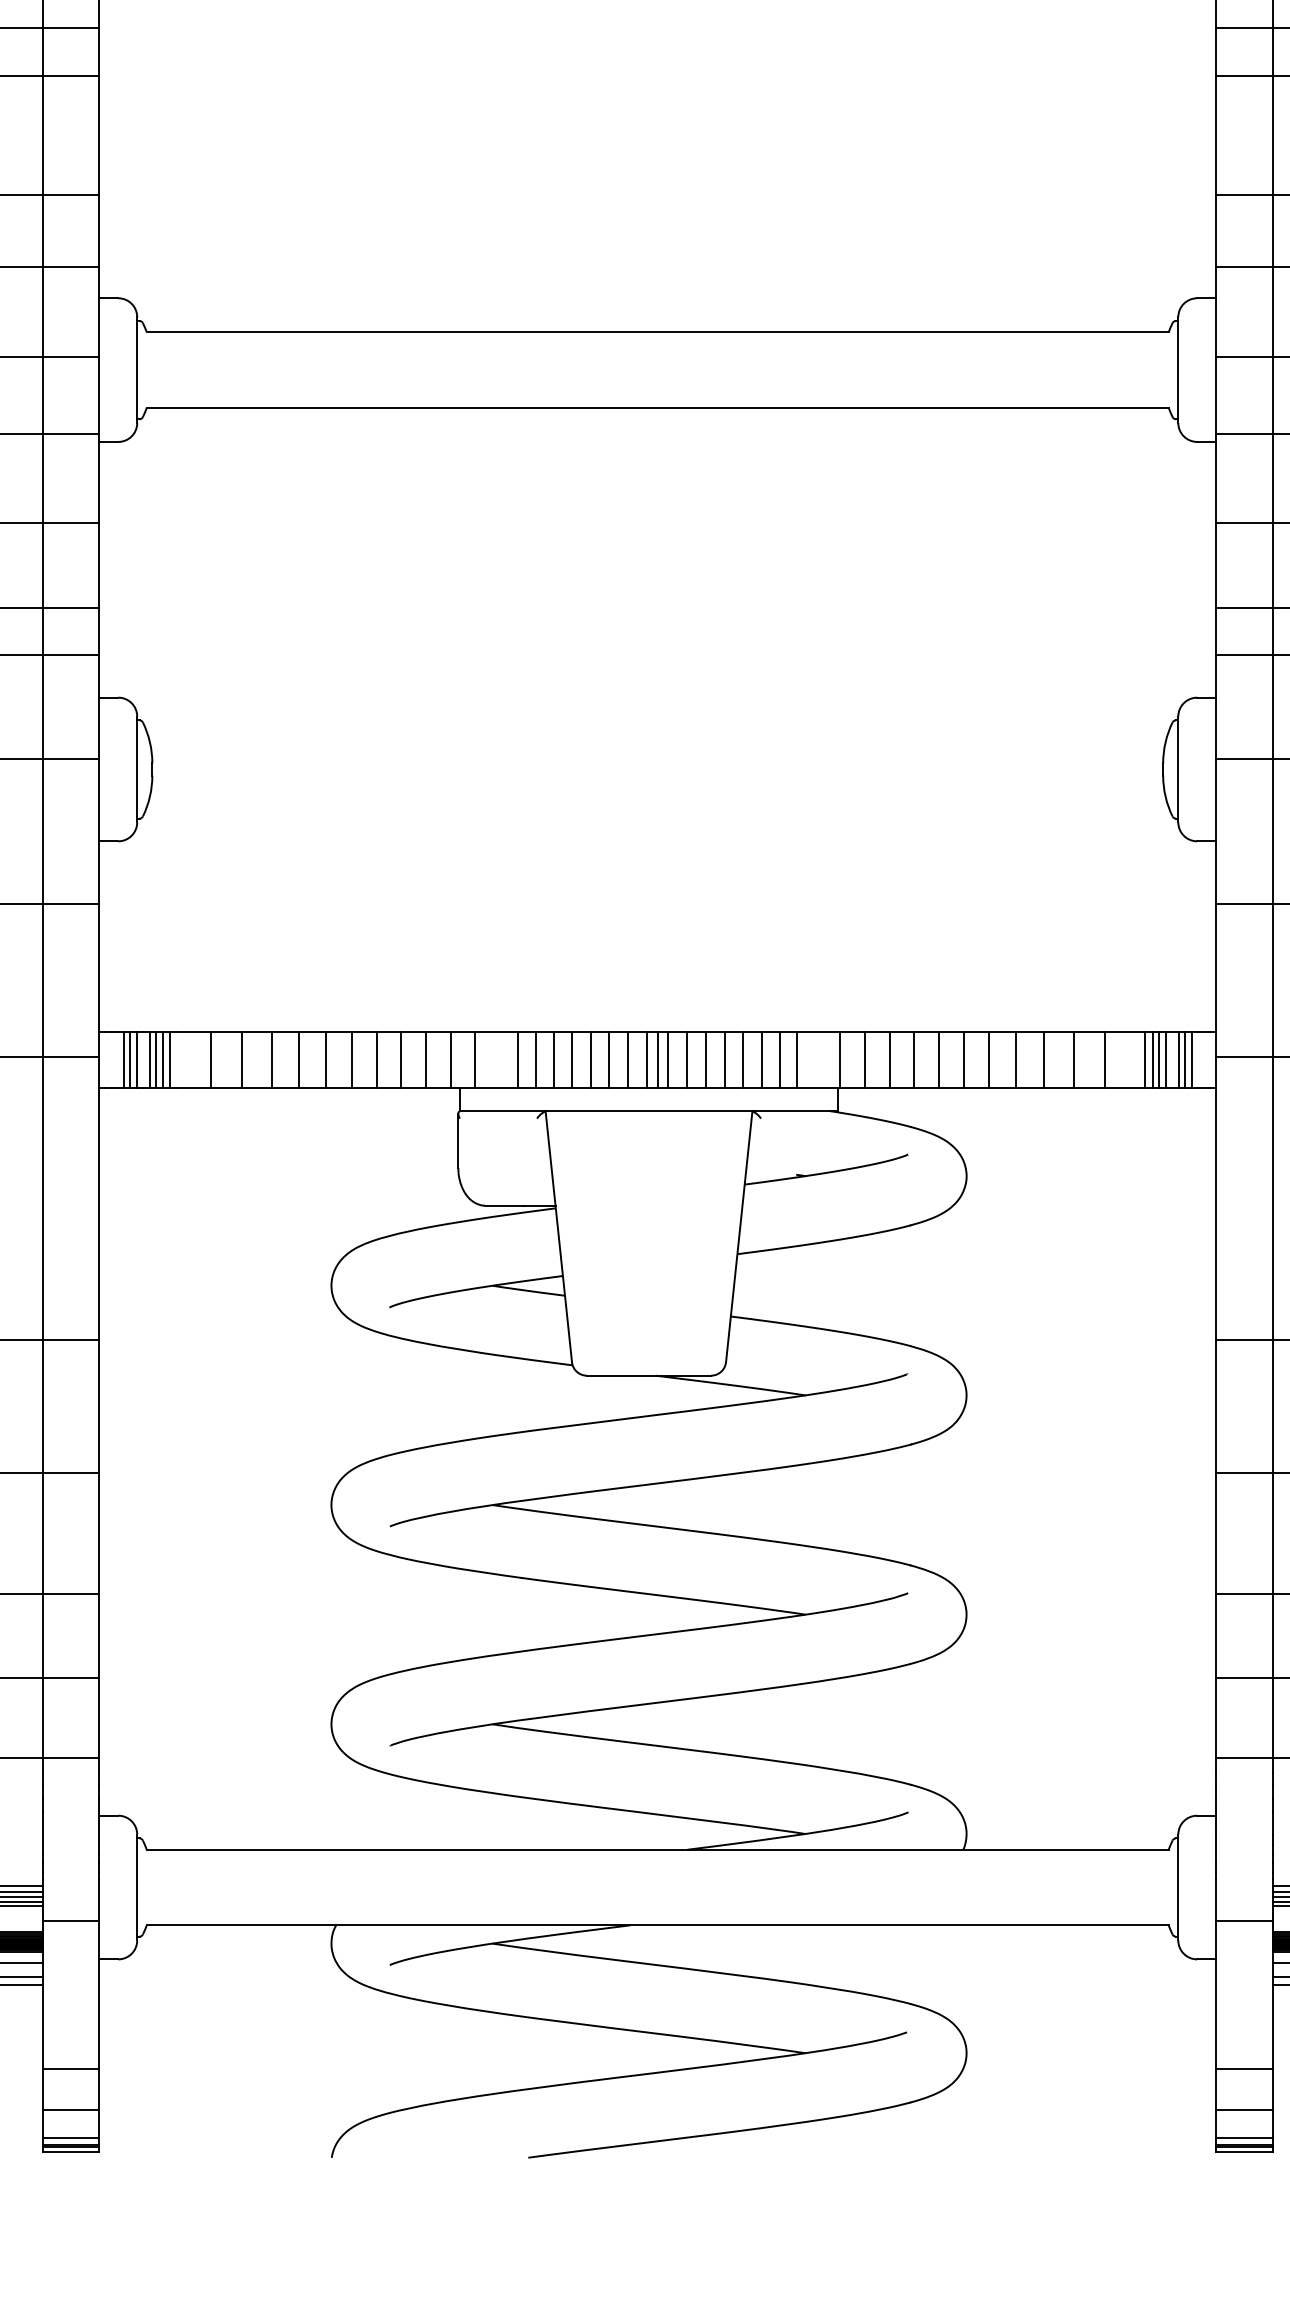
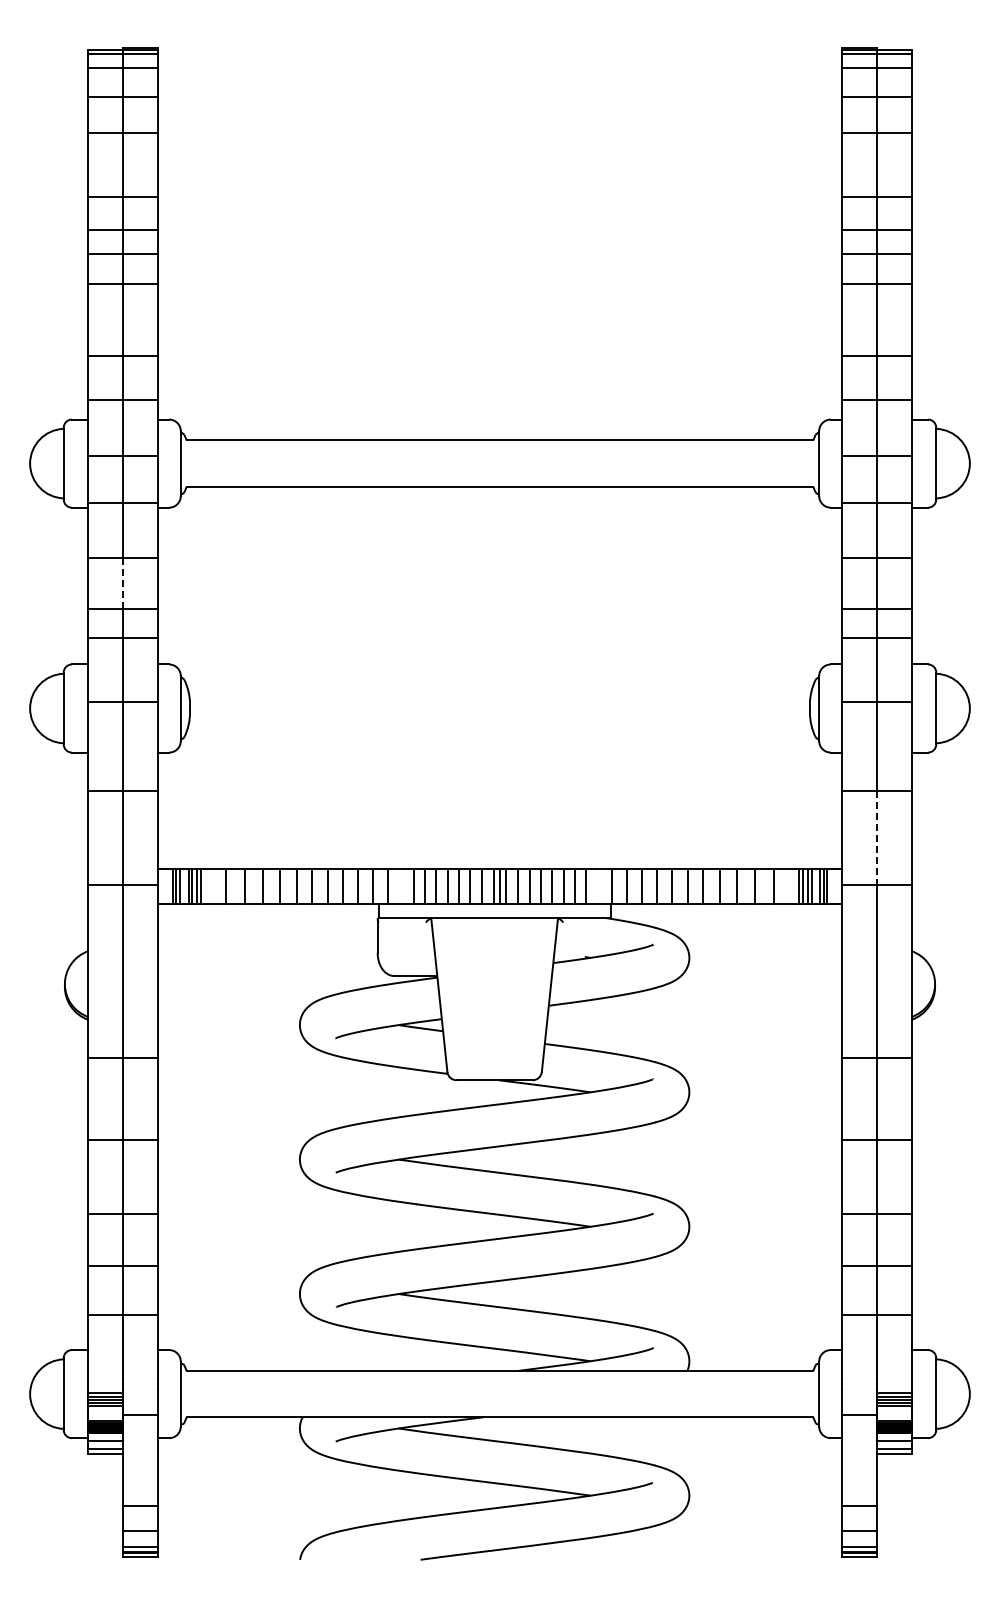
line: (42, 565) -> (122, 583), solid -> dashed
line: (1273, 981) -> (877, 838), solid -> dashed

